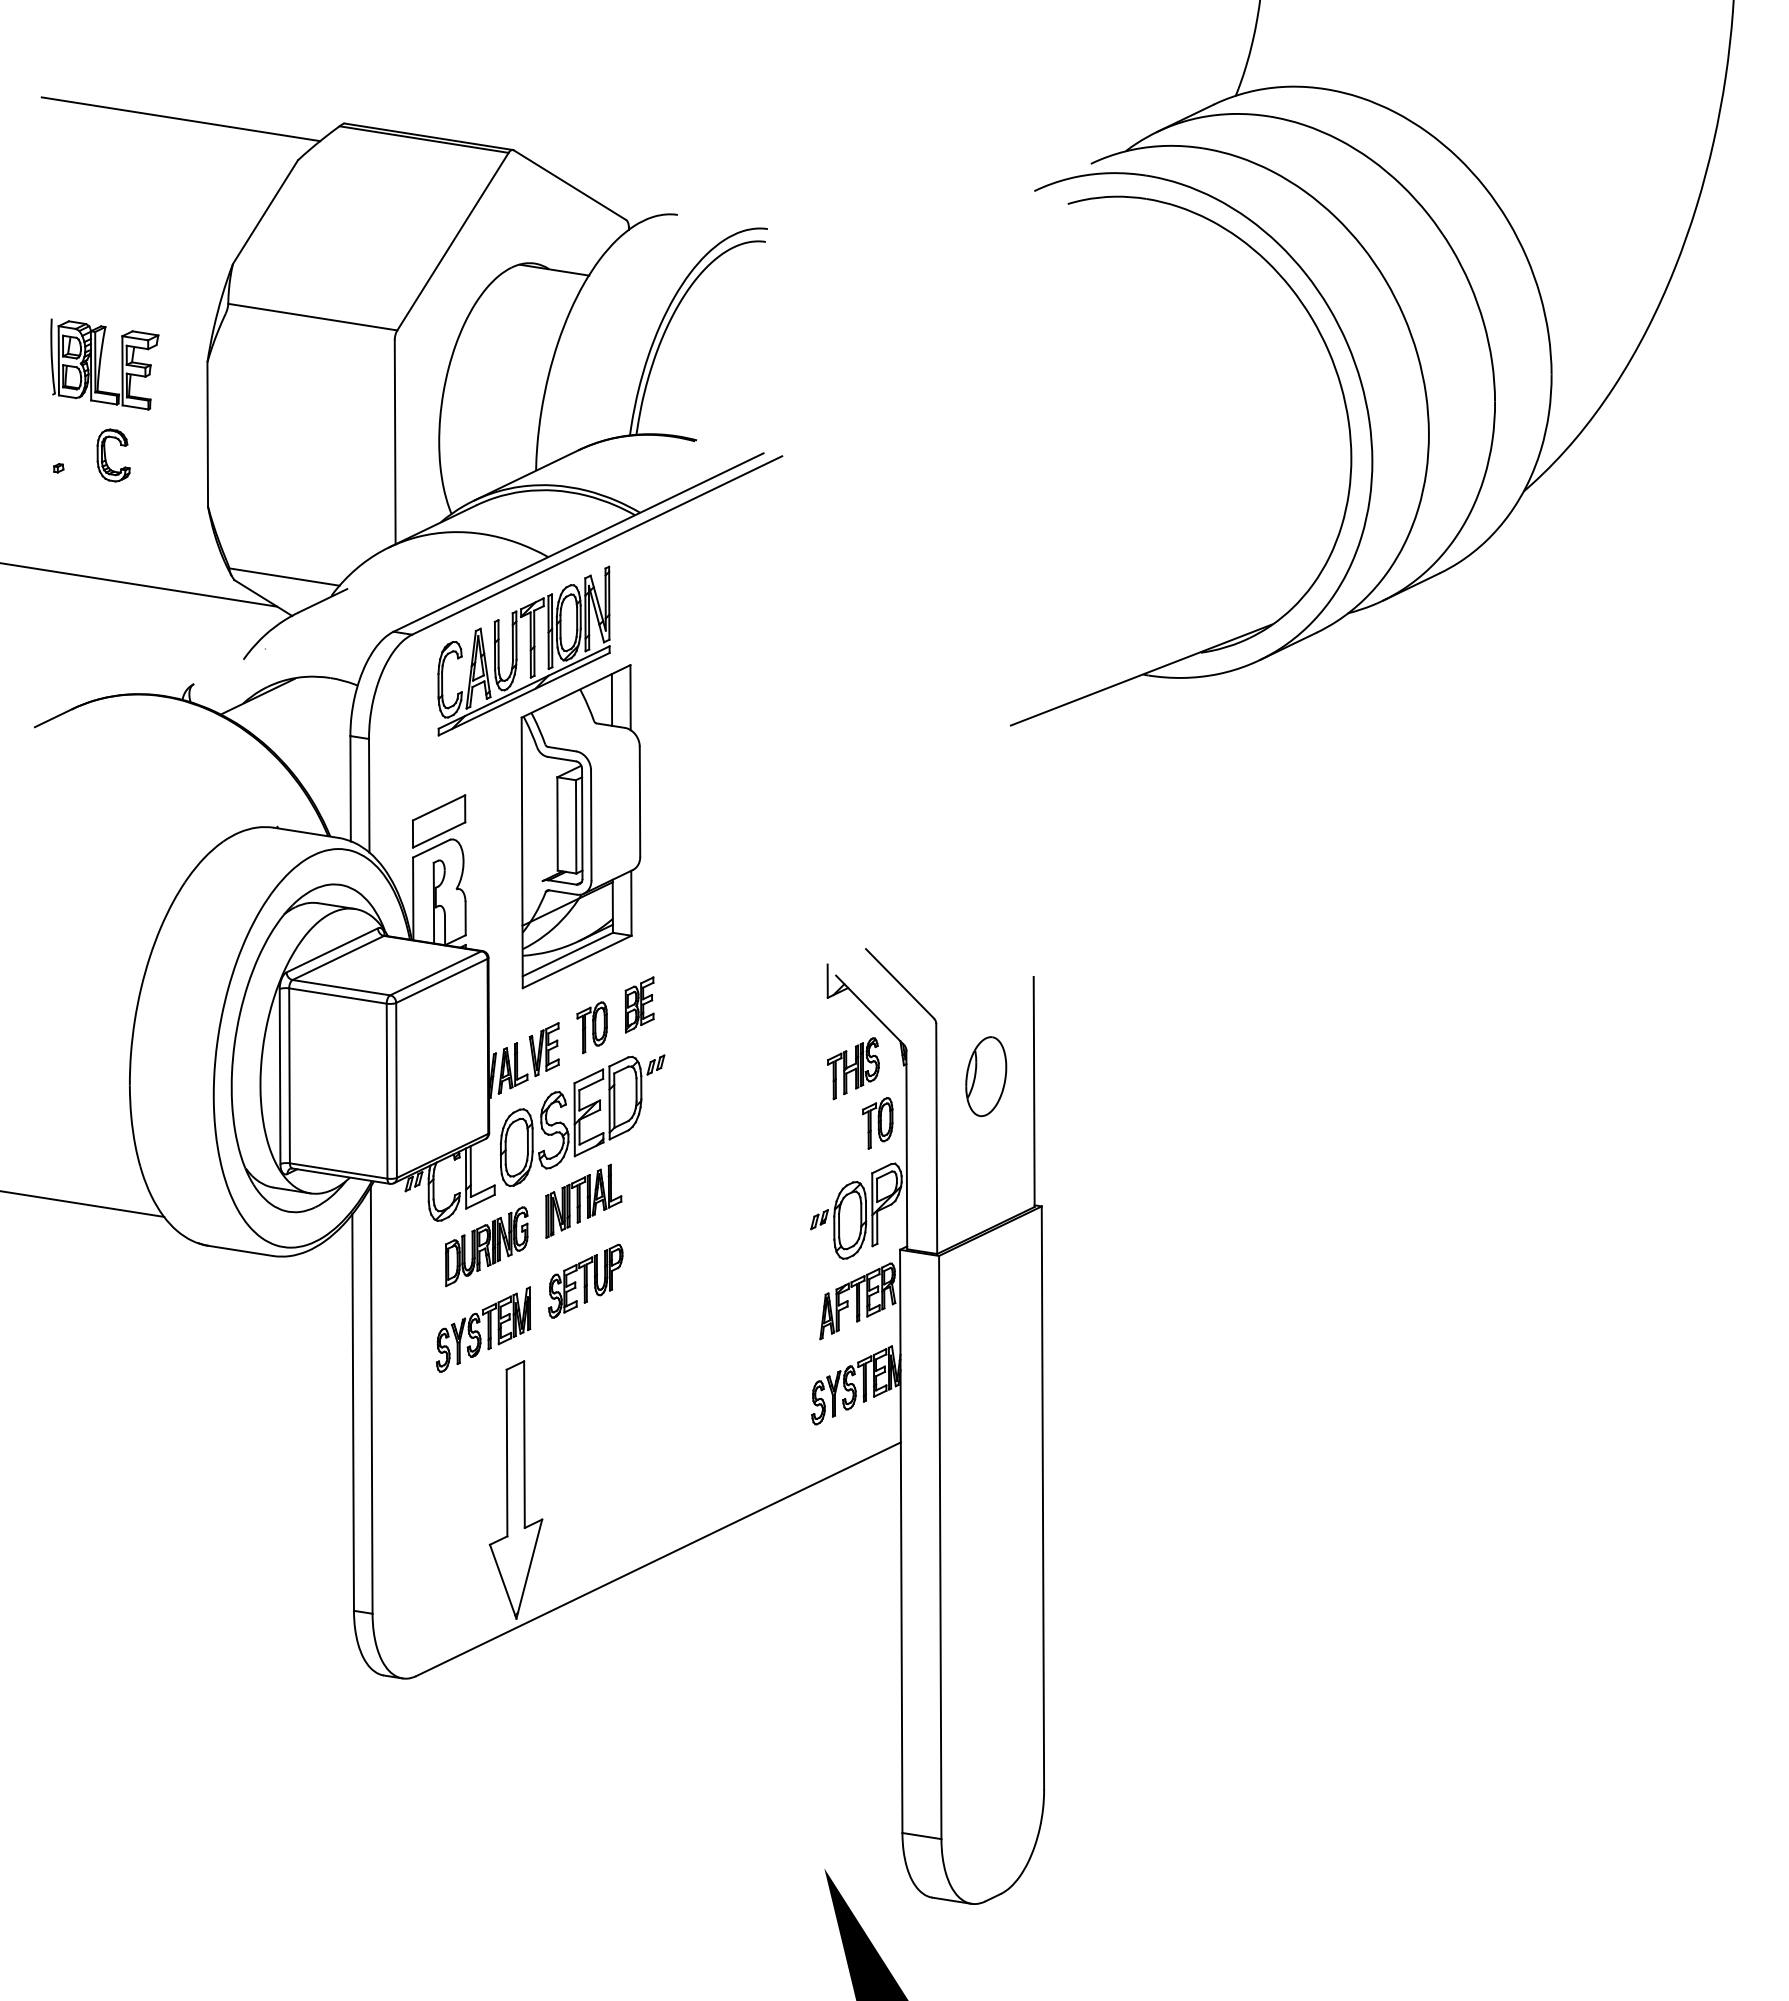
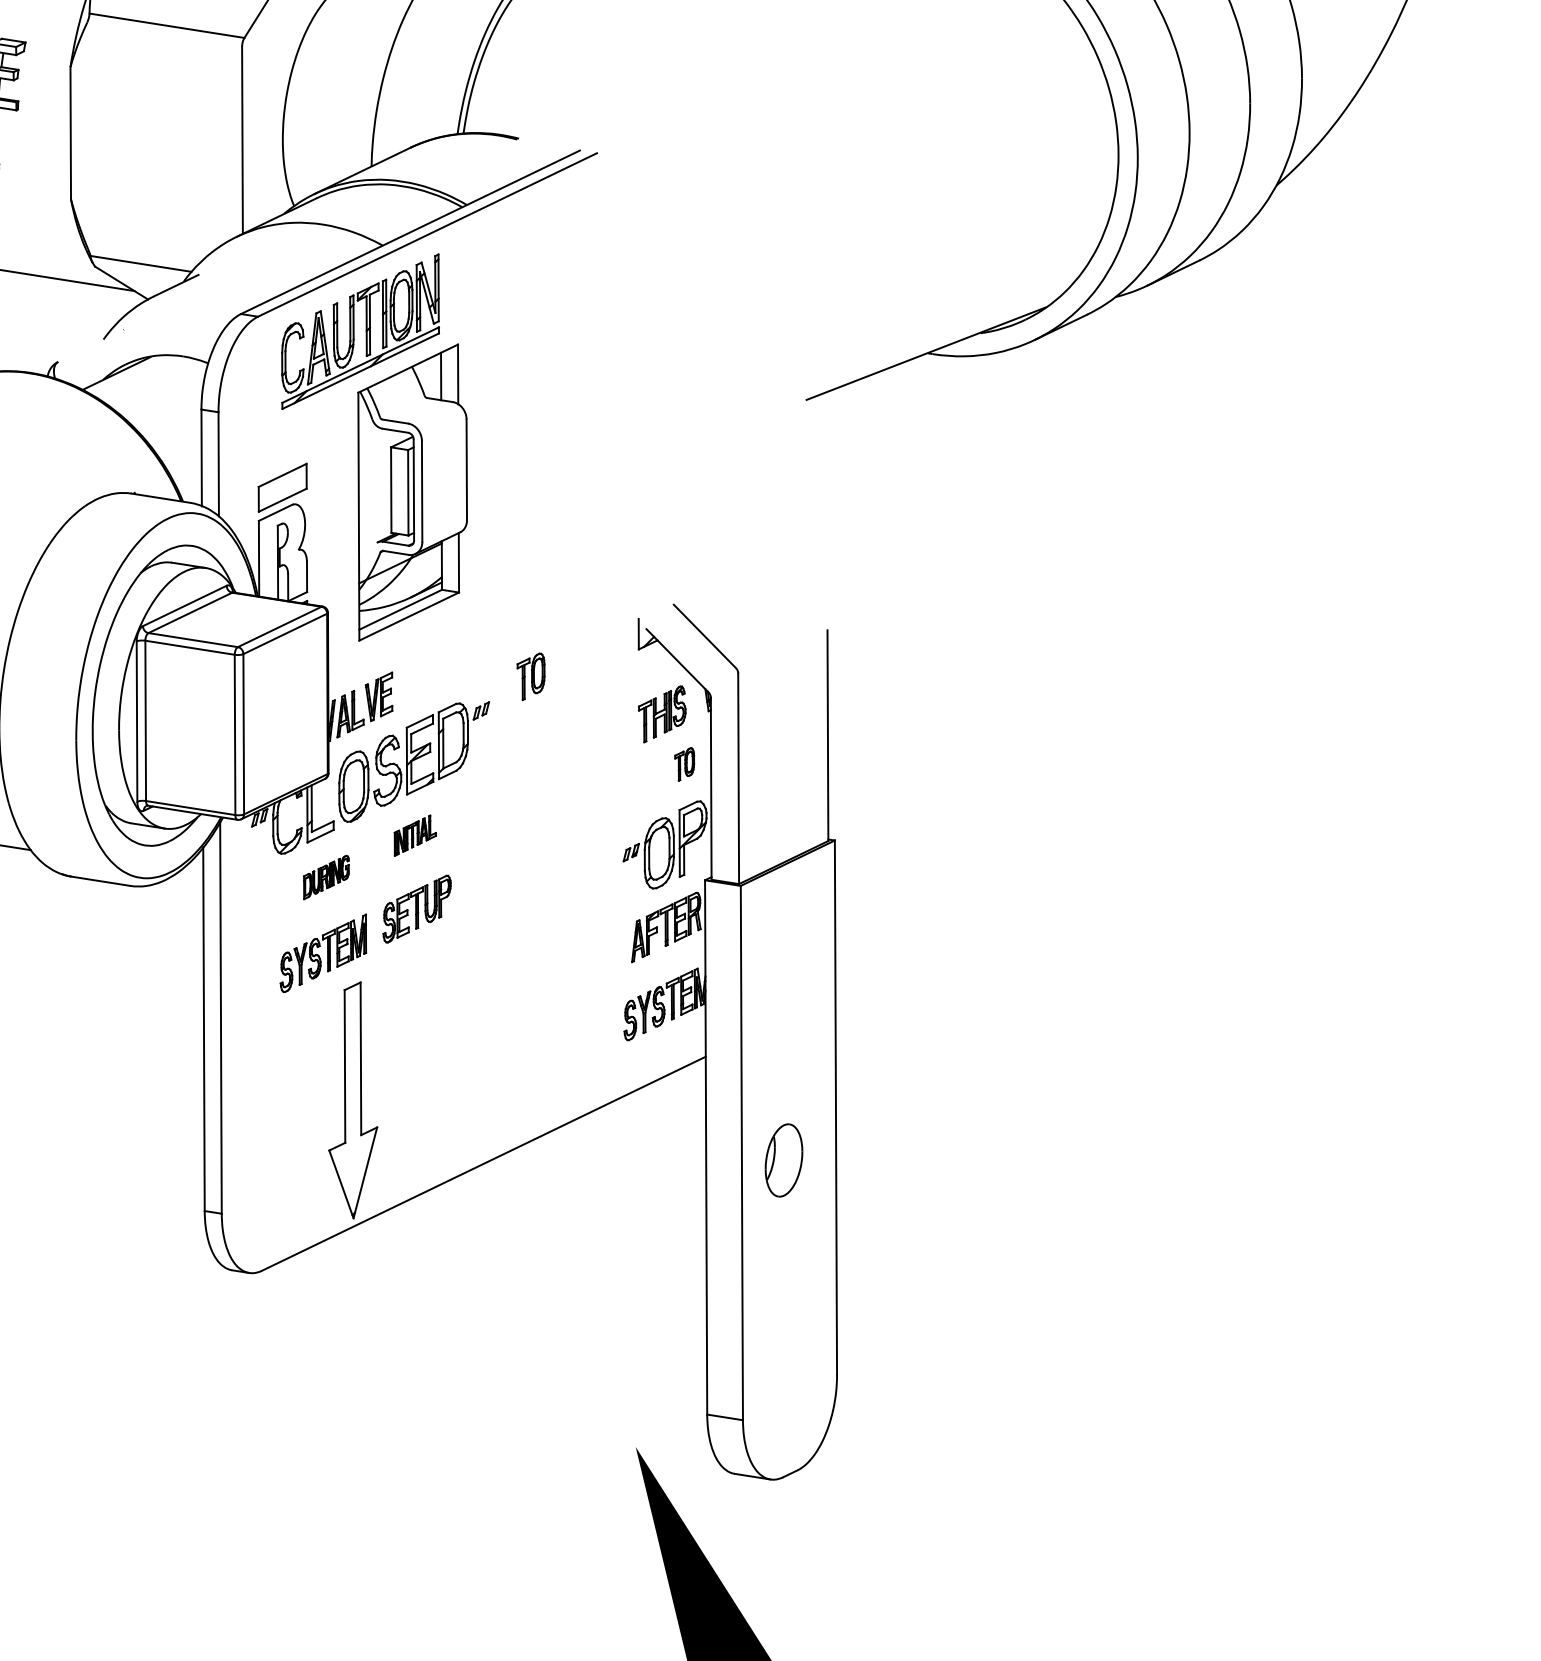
part: (639, 1004) -> (466, 655), removed
part: (591, 1027) -> (530, 676), moved
part: (986, 1076) -> (784, 1160), moved
part: (877, 1123) -> (684, 764), size x0.7
part: (583, 1200) -> (415, 835), size x0.6
part: (486, 1246) -> (326, 877), size x0.6

